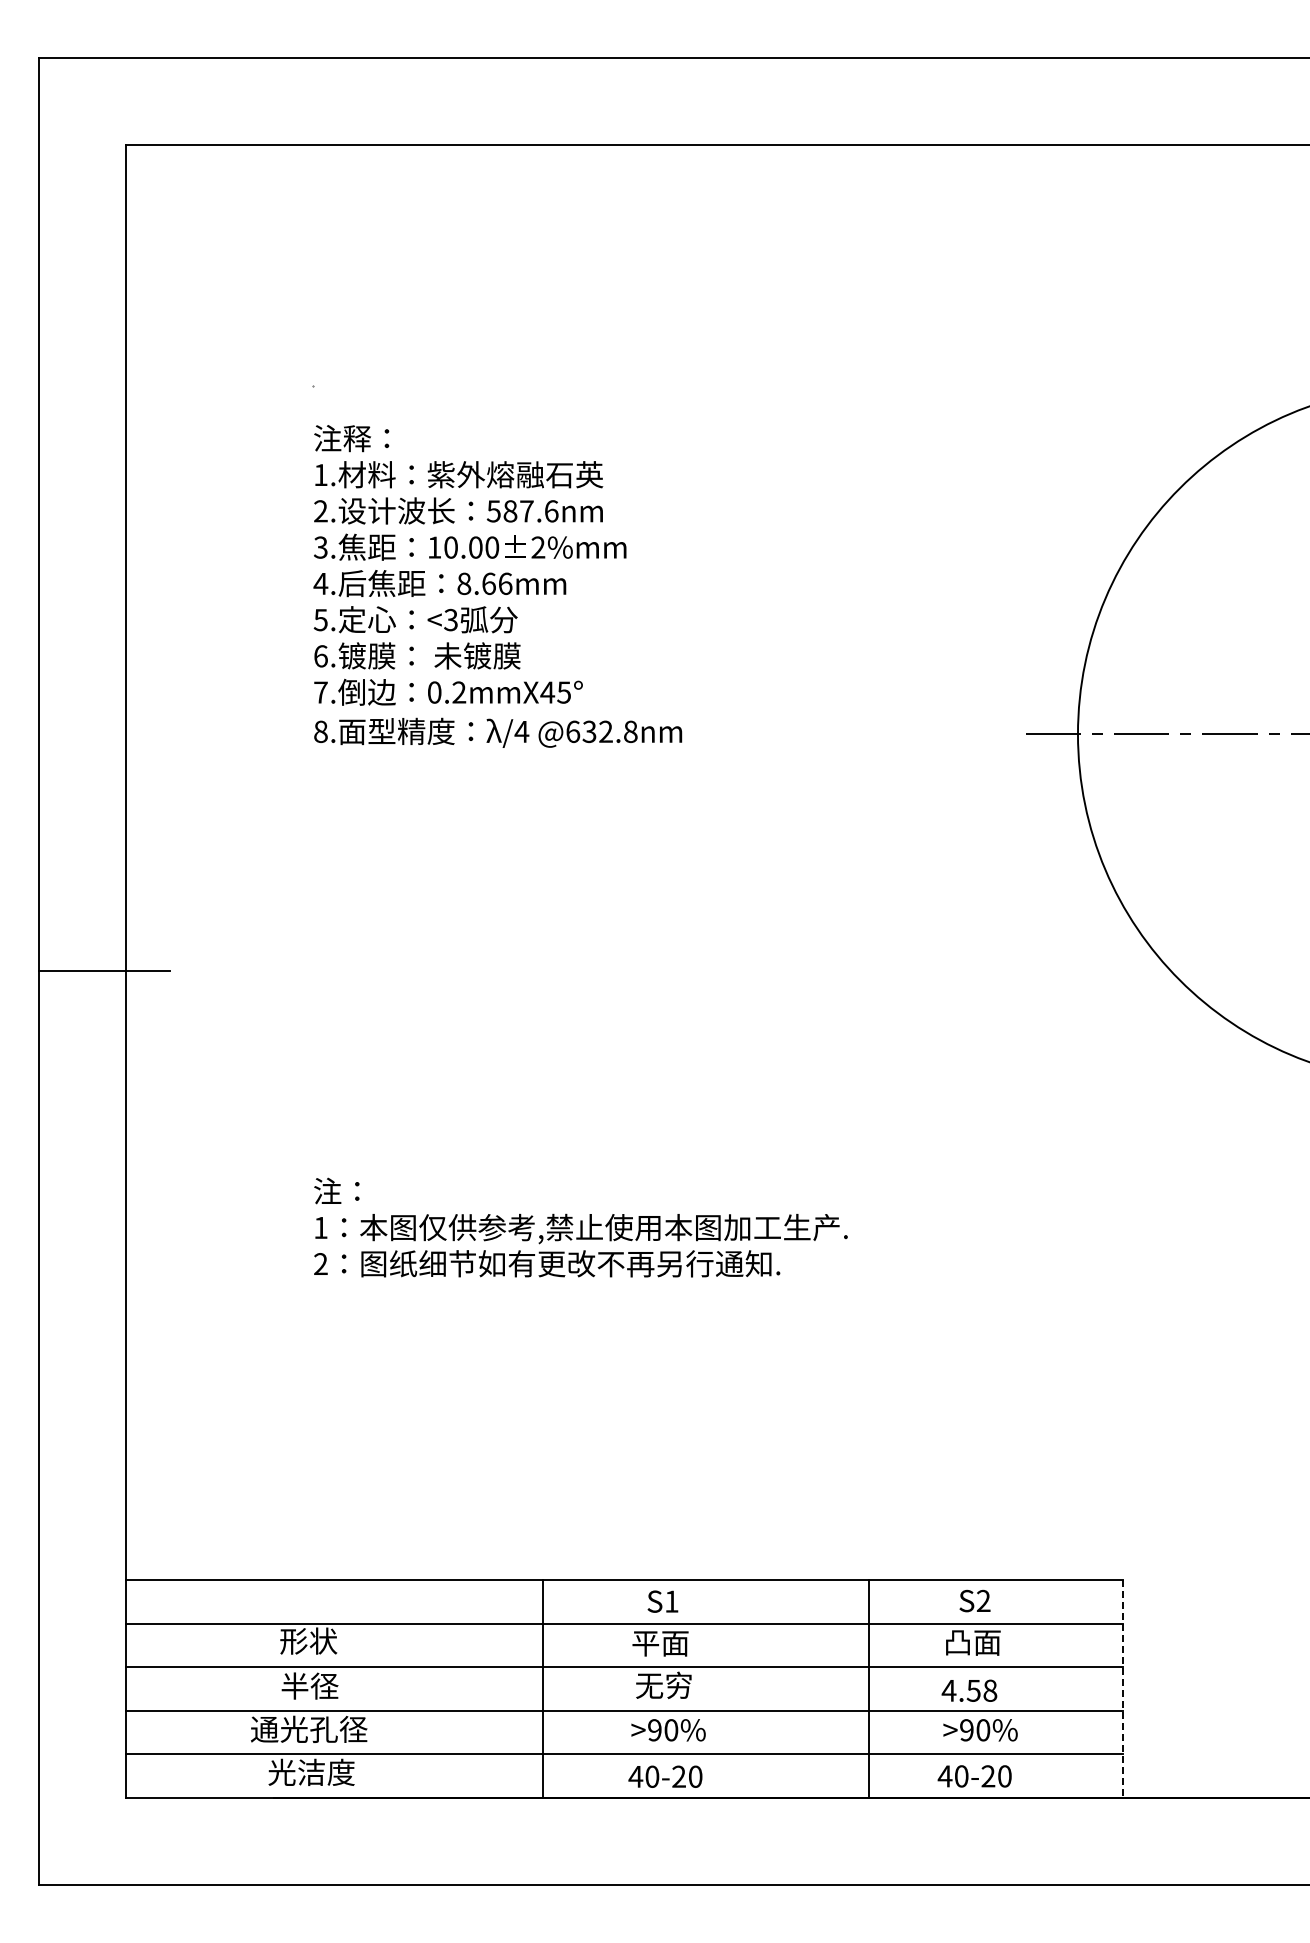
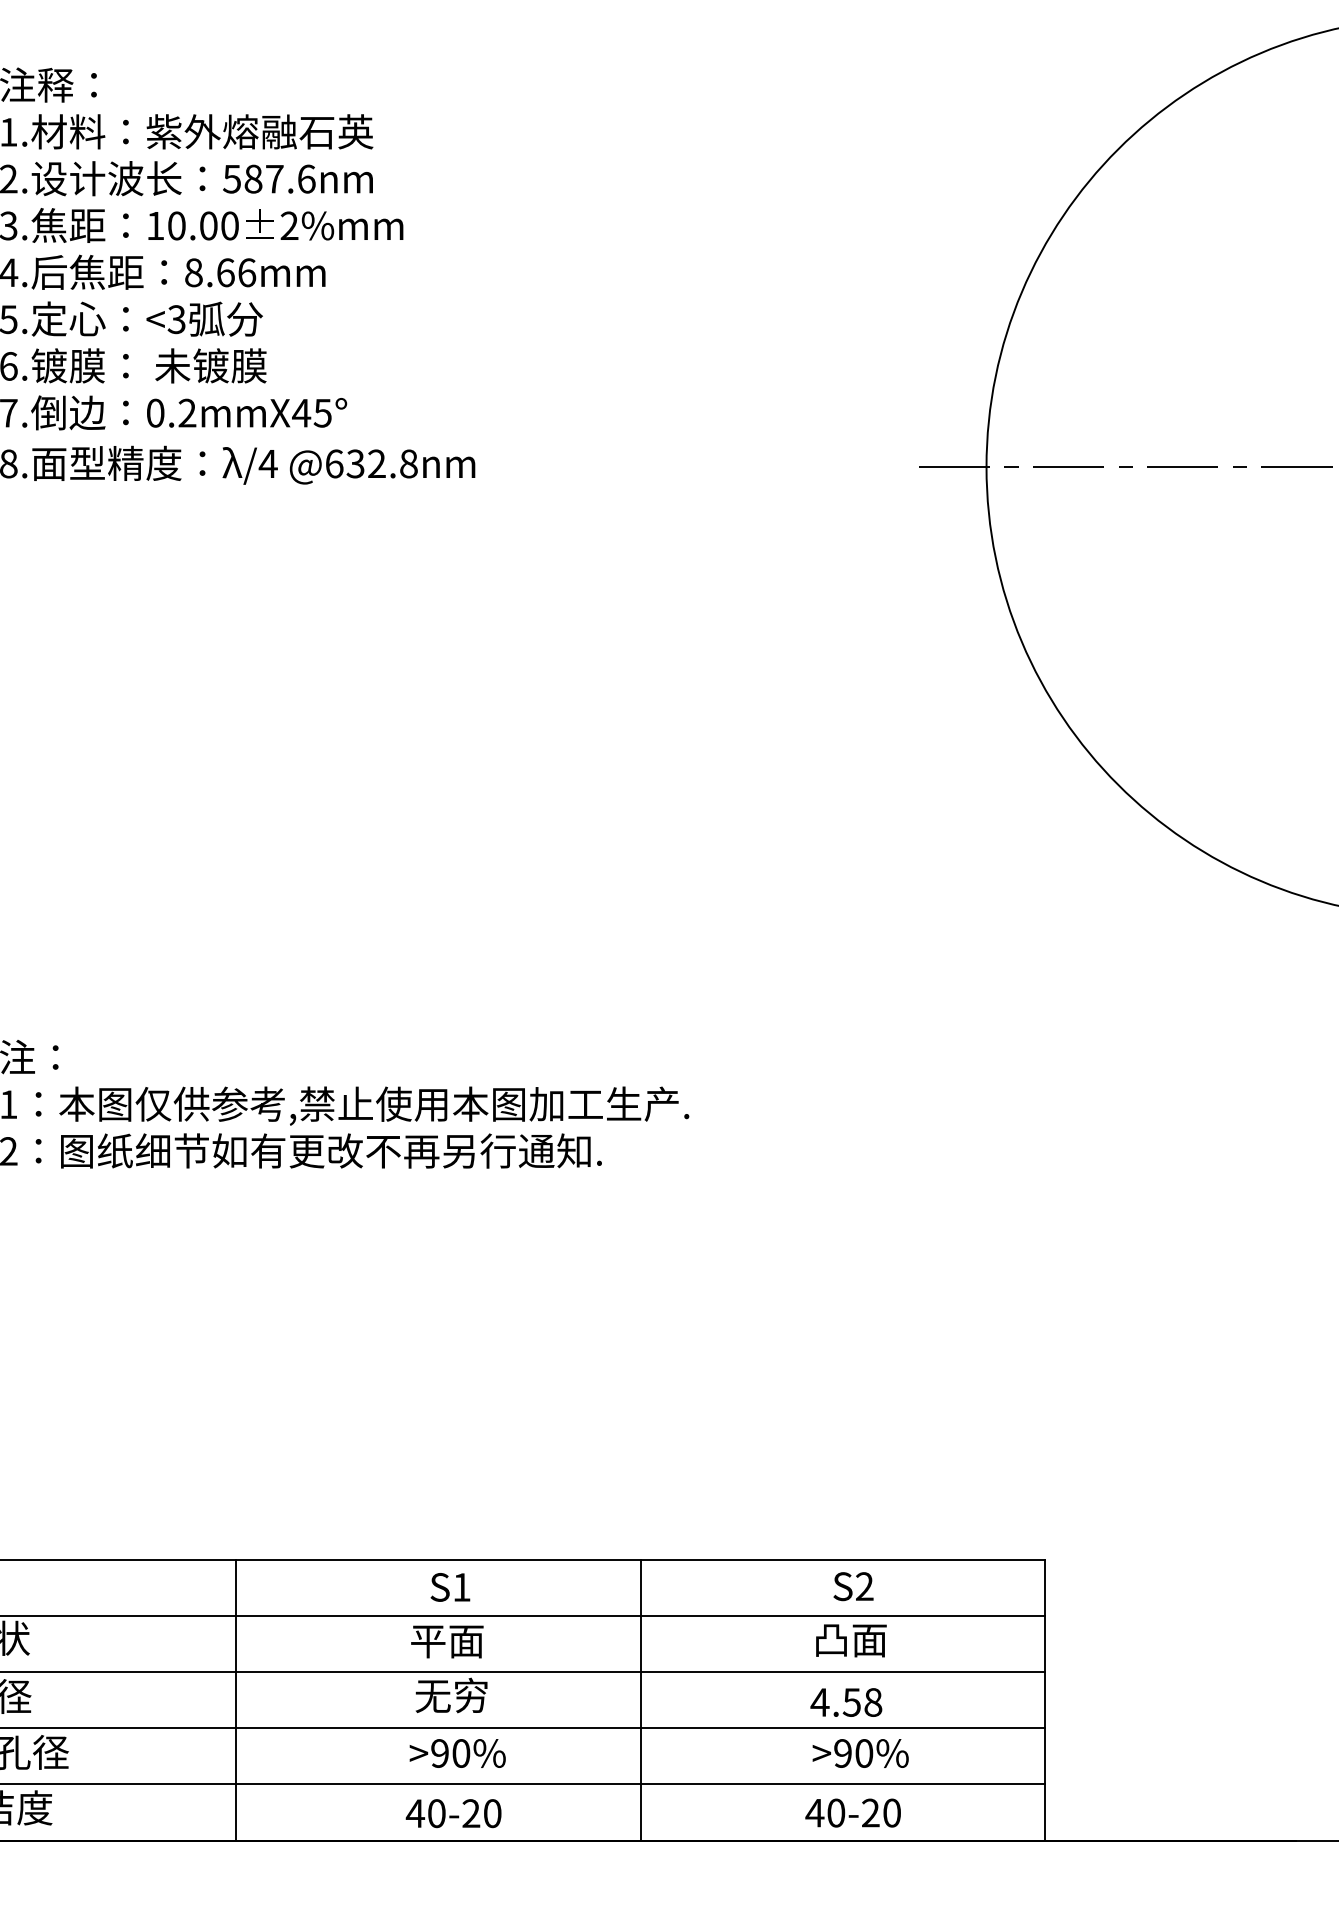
line: (543, 1688) -> (236, 1699), moved
line: (869, 1688) -> (641, 1699), moved
line: (1123, 1689) -> (1045, 1700), dashed -> solid

